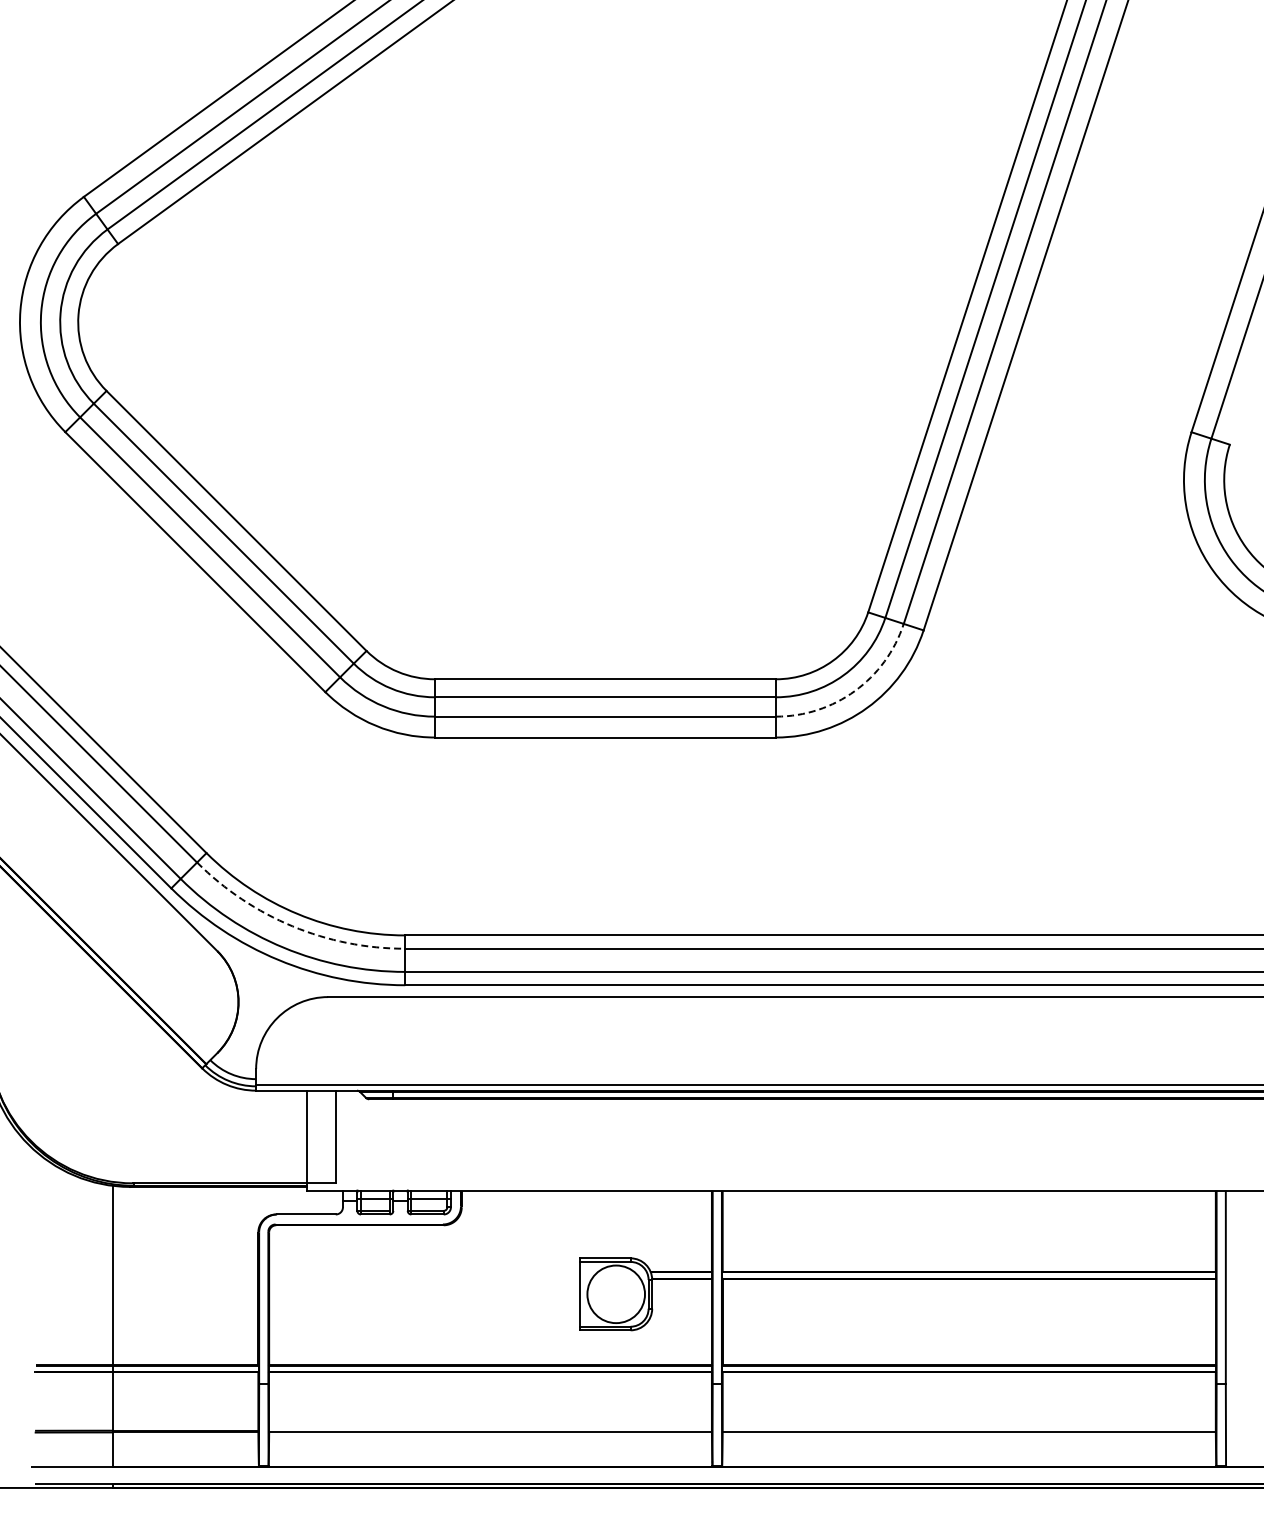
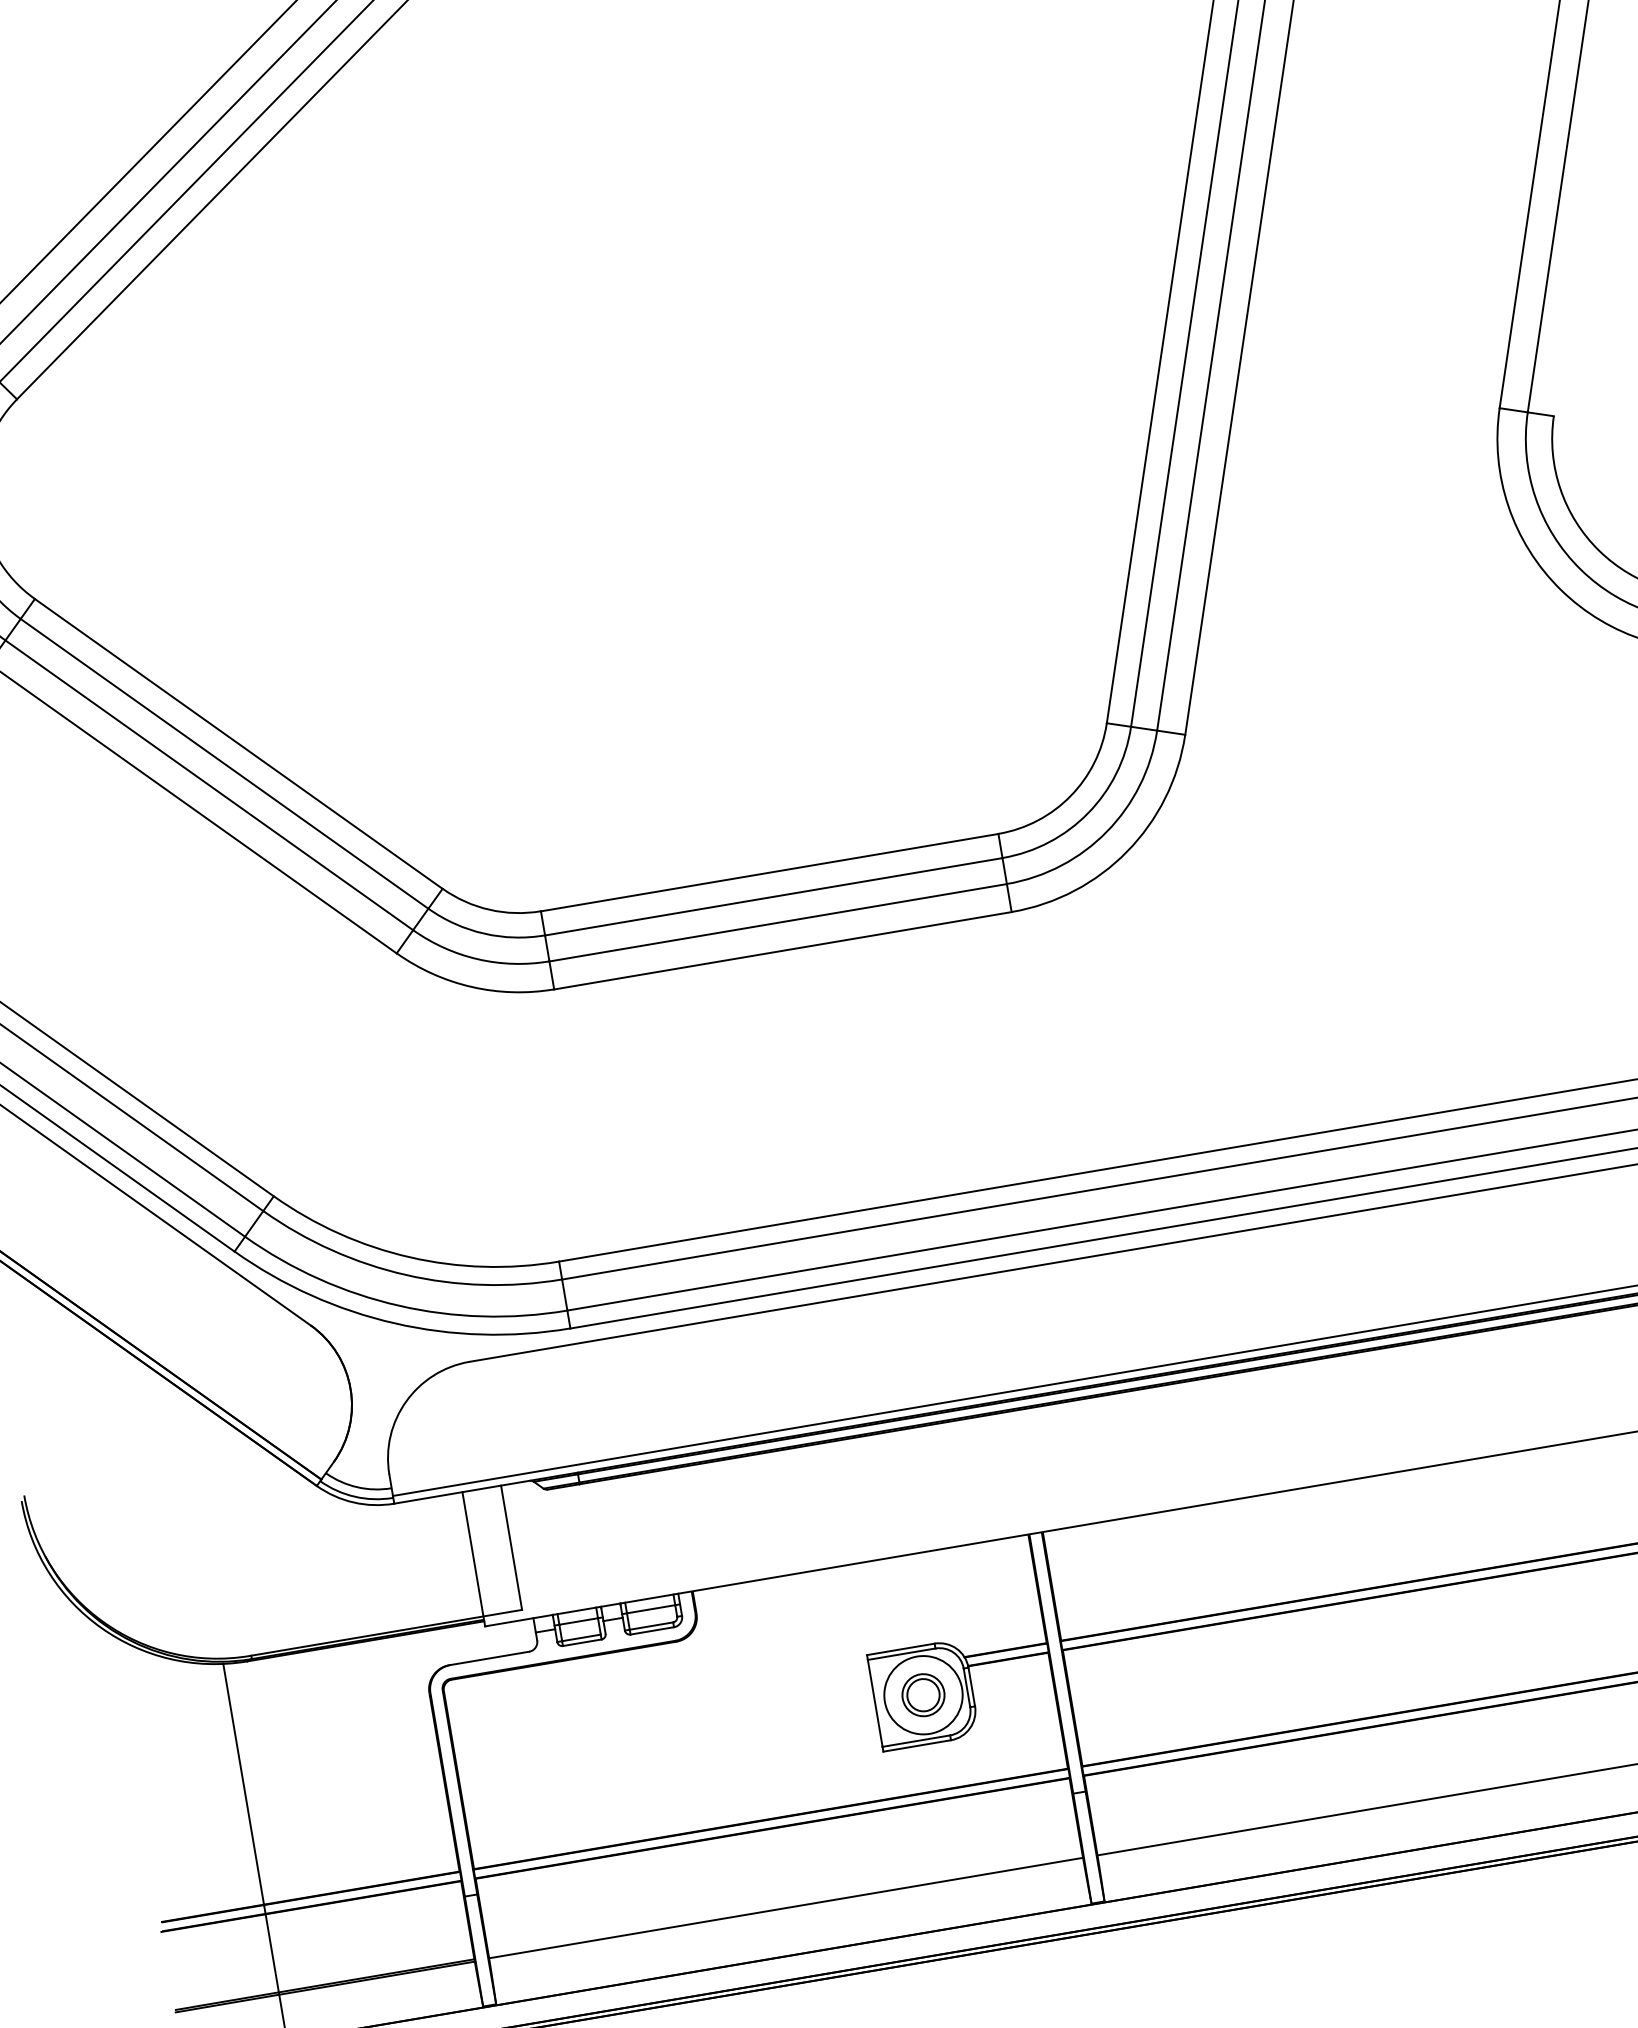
arc: (855, 691) -> (1107, 832), dashed -> solid
arc: (292, 926) -> (405, 1275), dashed -> solid
part: (615, 1294) -> (922, 1695), added

